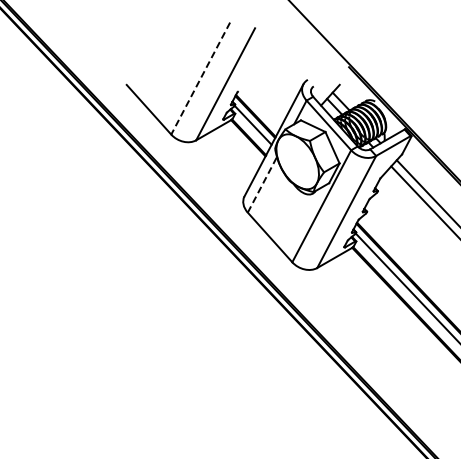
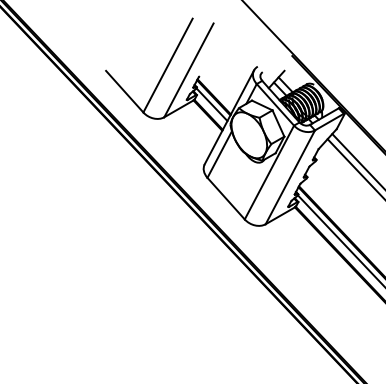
line: (200, 79) -> (167, 66), dashed -> solid
line: (262, 184) -> (219, 154), dashed -> solid

